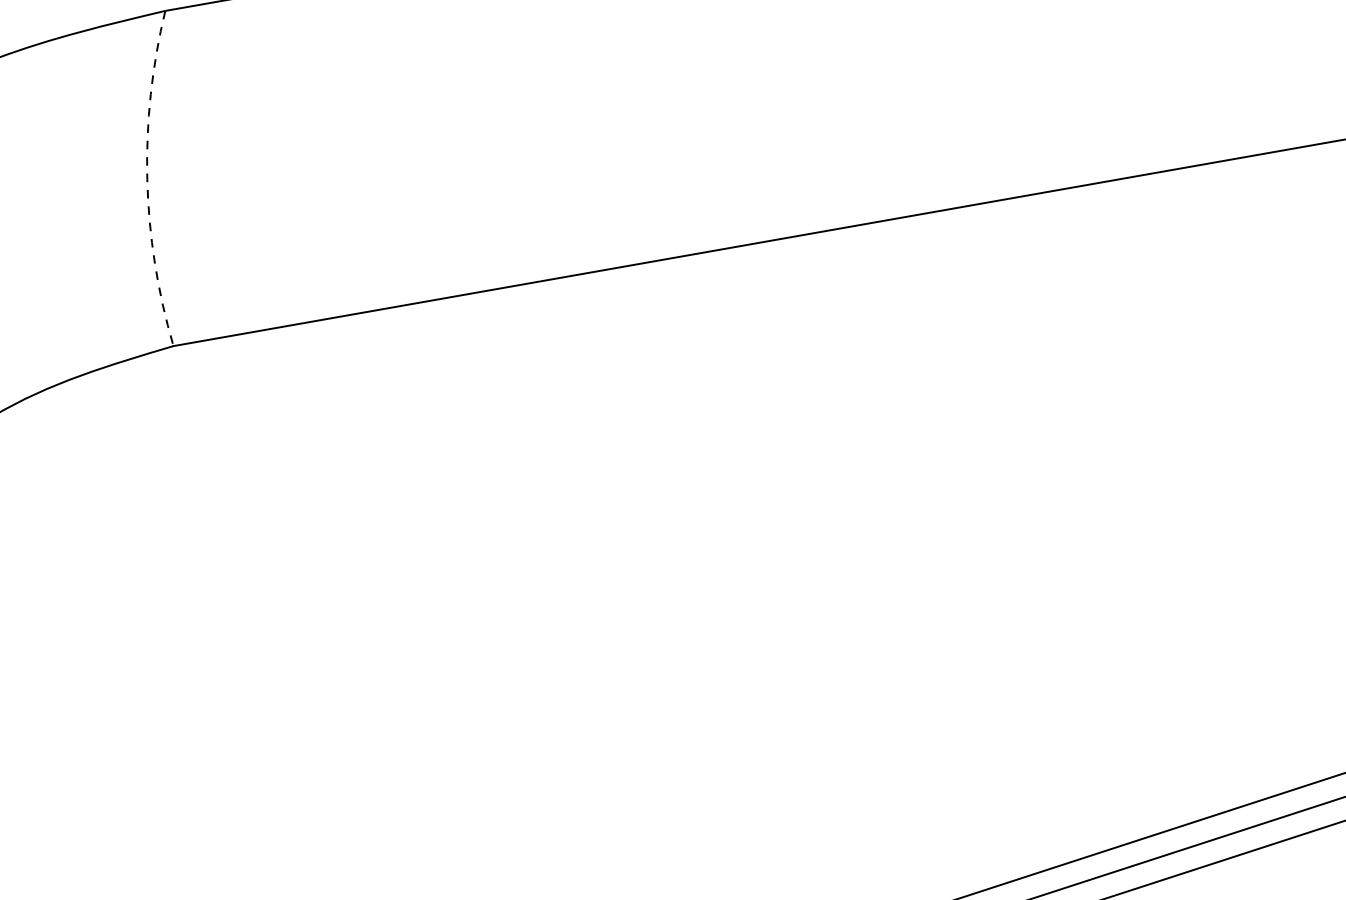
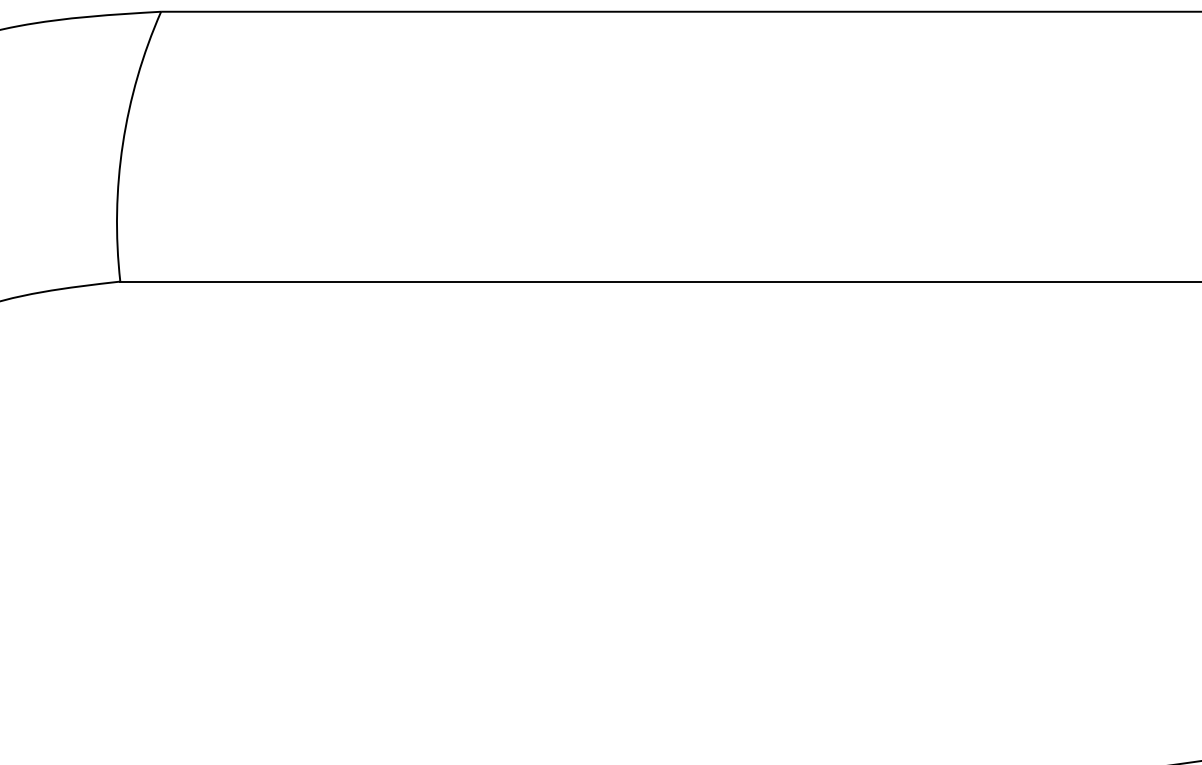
arc: (146, 179) -> (122, 144), dashed -> solid

